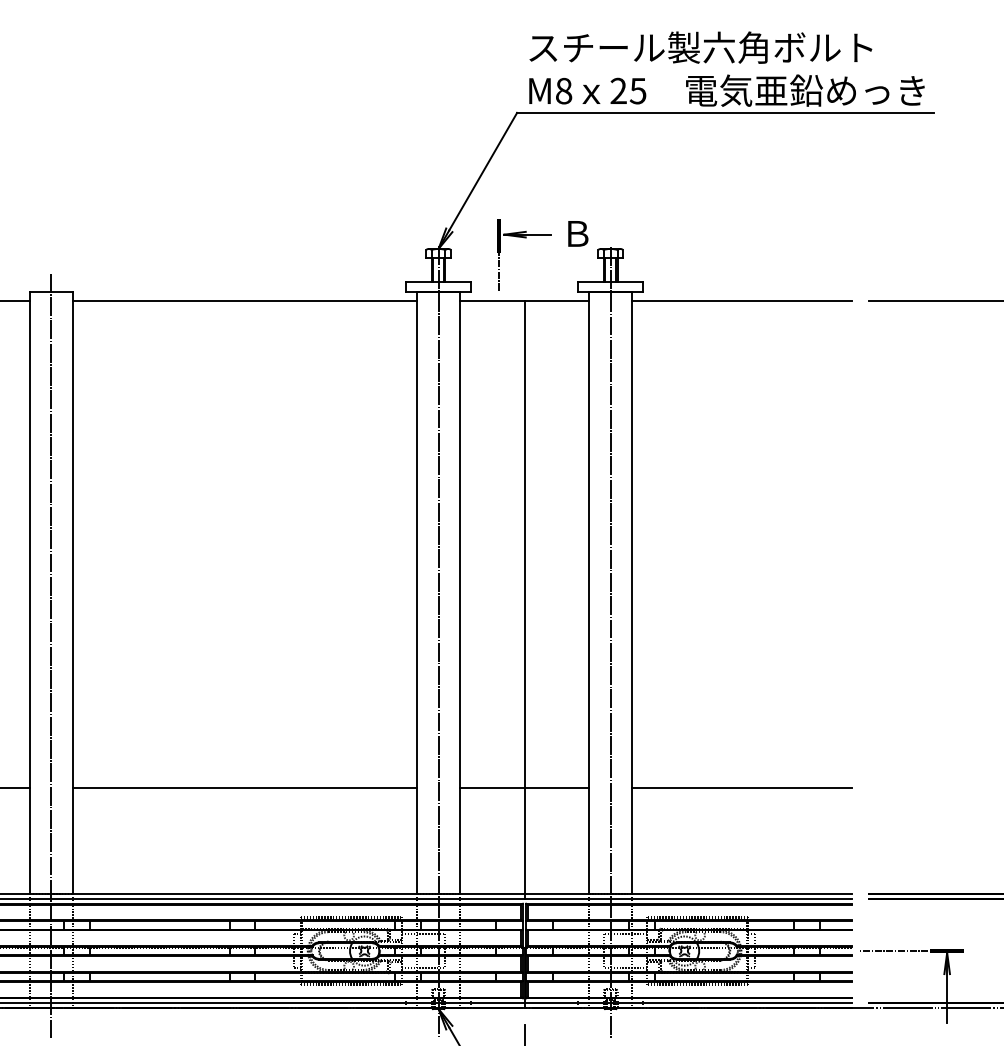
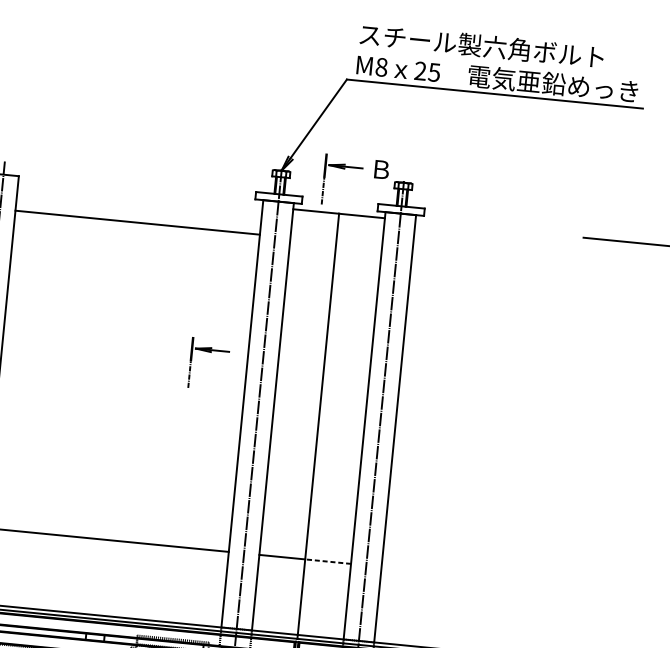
line: (244, 301) -> (137, 222), moved
line: (741, 301) -> (493, 229), removed
part: (363, 512) -> (209, 352), added
line: (556, 787) -> (327, 561), solid -> dashed
line: (741, 787) -> (459, 574), removed

